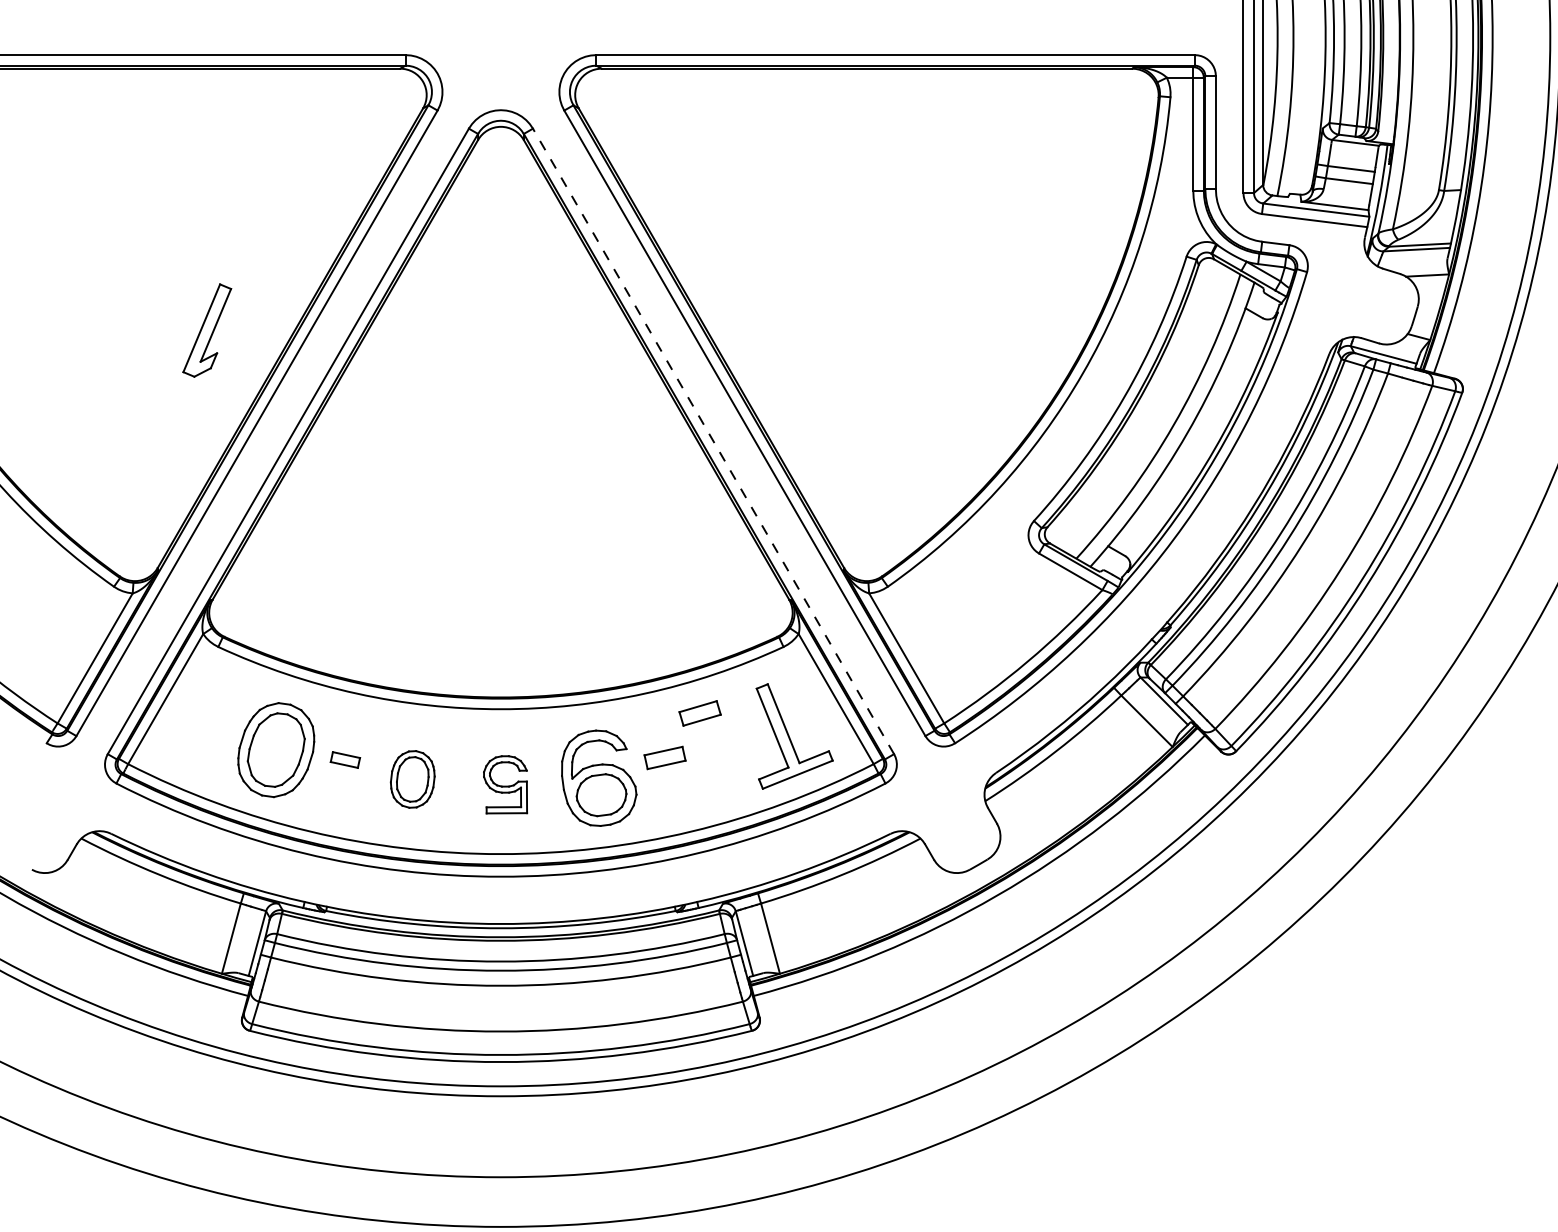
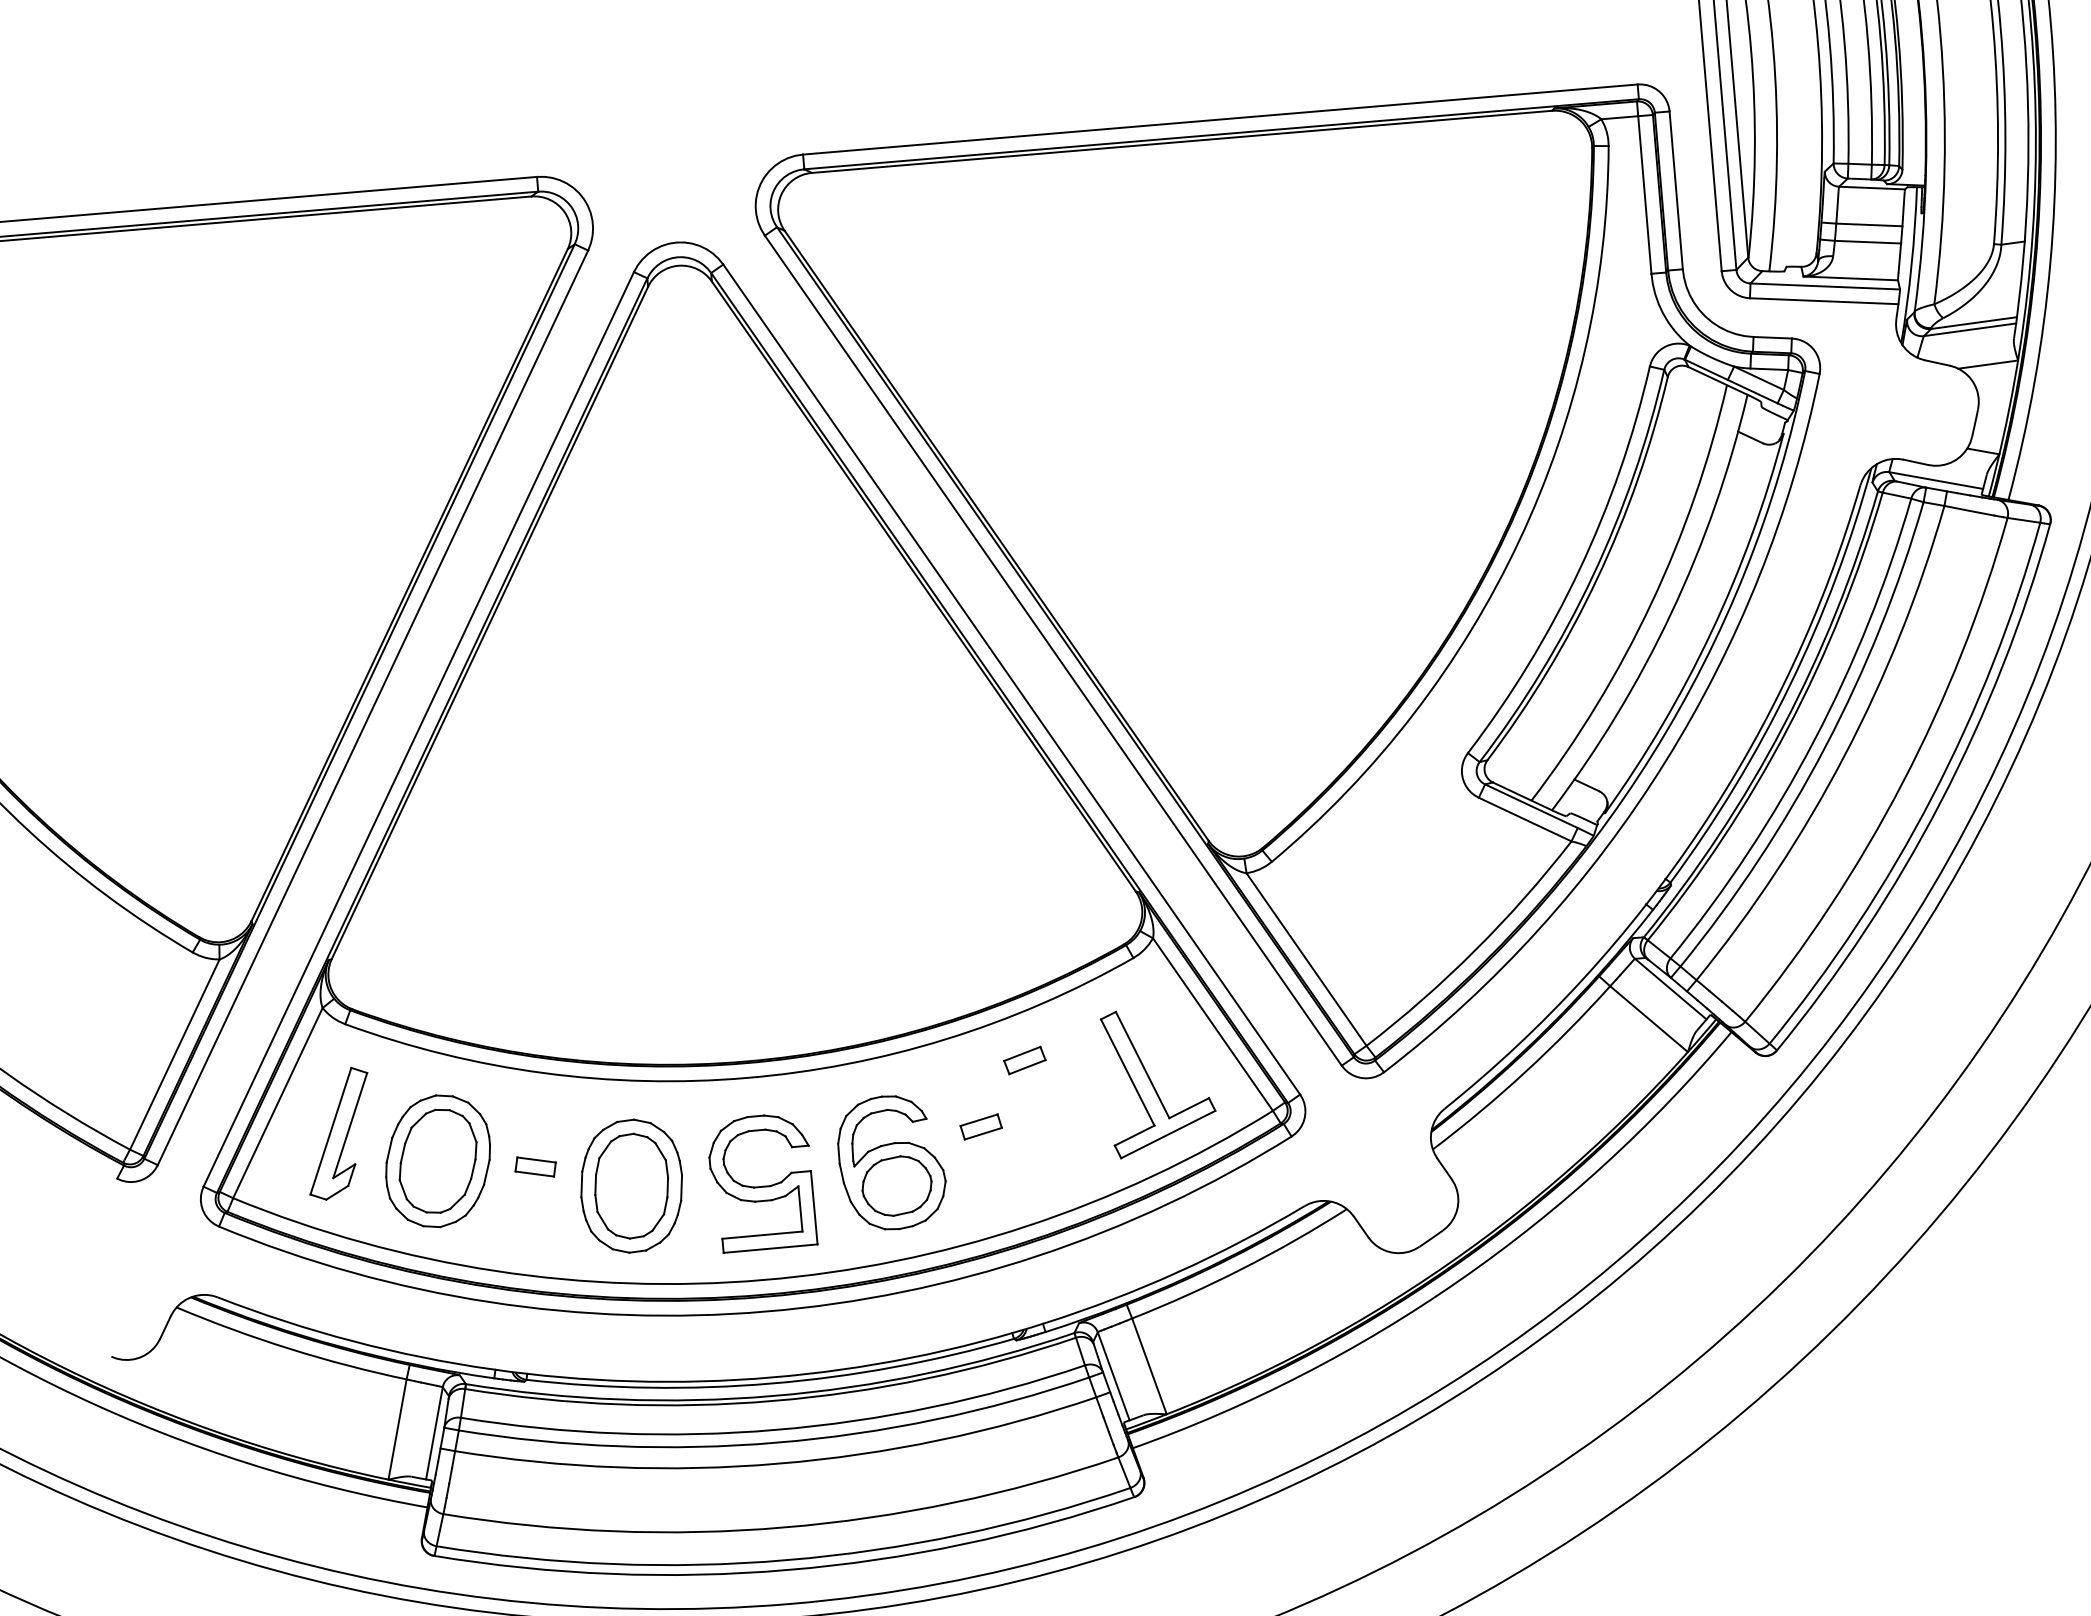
part: (207, 330) -> (339, 1133), moved
line: (713, 440) -> (1011, 678), dashed -> solid
part: (699, 713) -> (1024, 1060), size x0.71
part: (664, 758) -> (980, 1127), size x0.71
part: (412, 779) -> (631, 1186), size x1.67
part: (505, 784) -> (761, 1182), size x1.67

